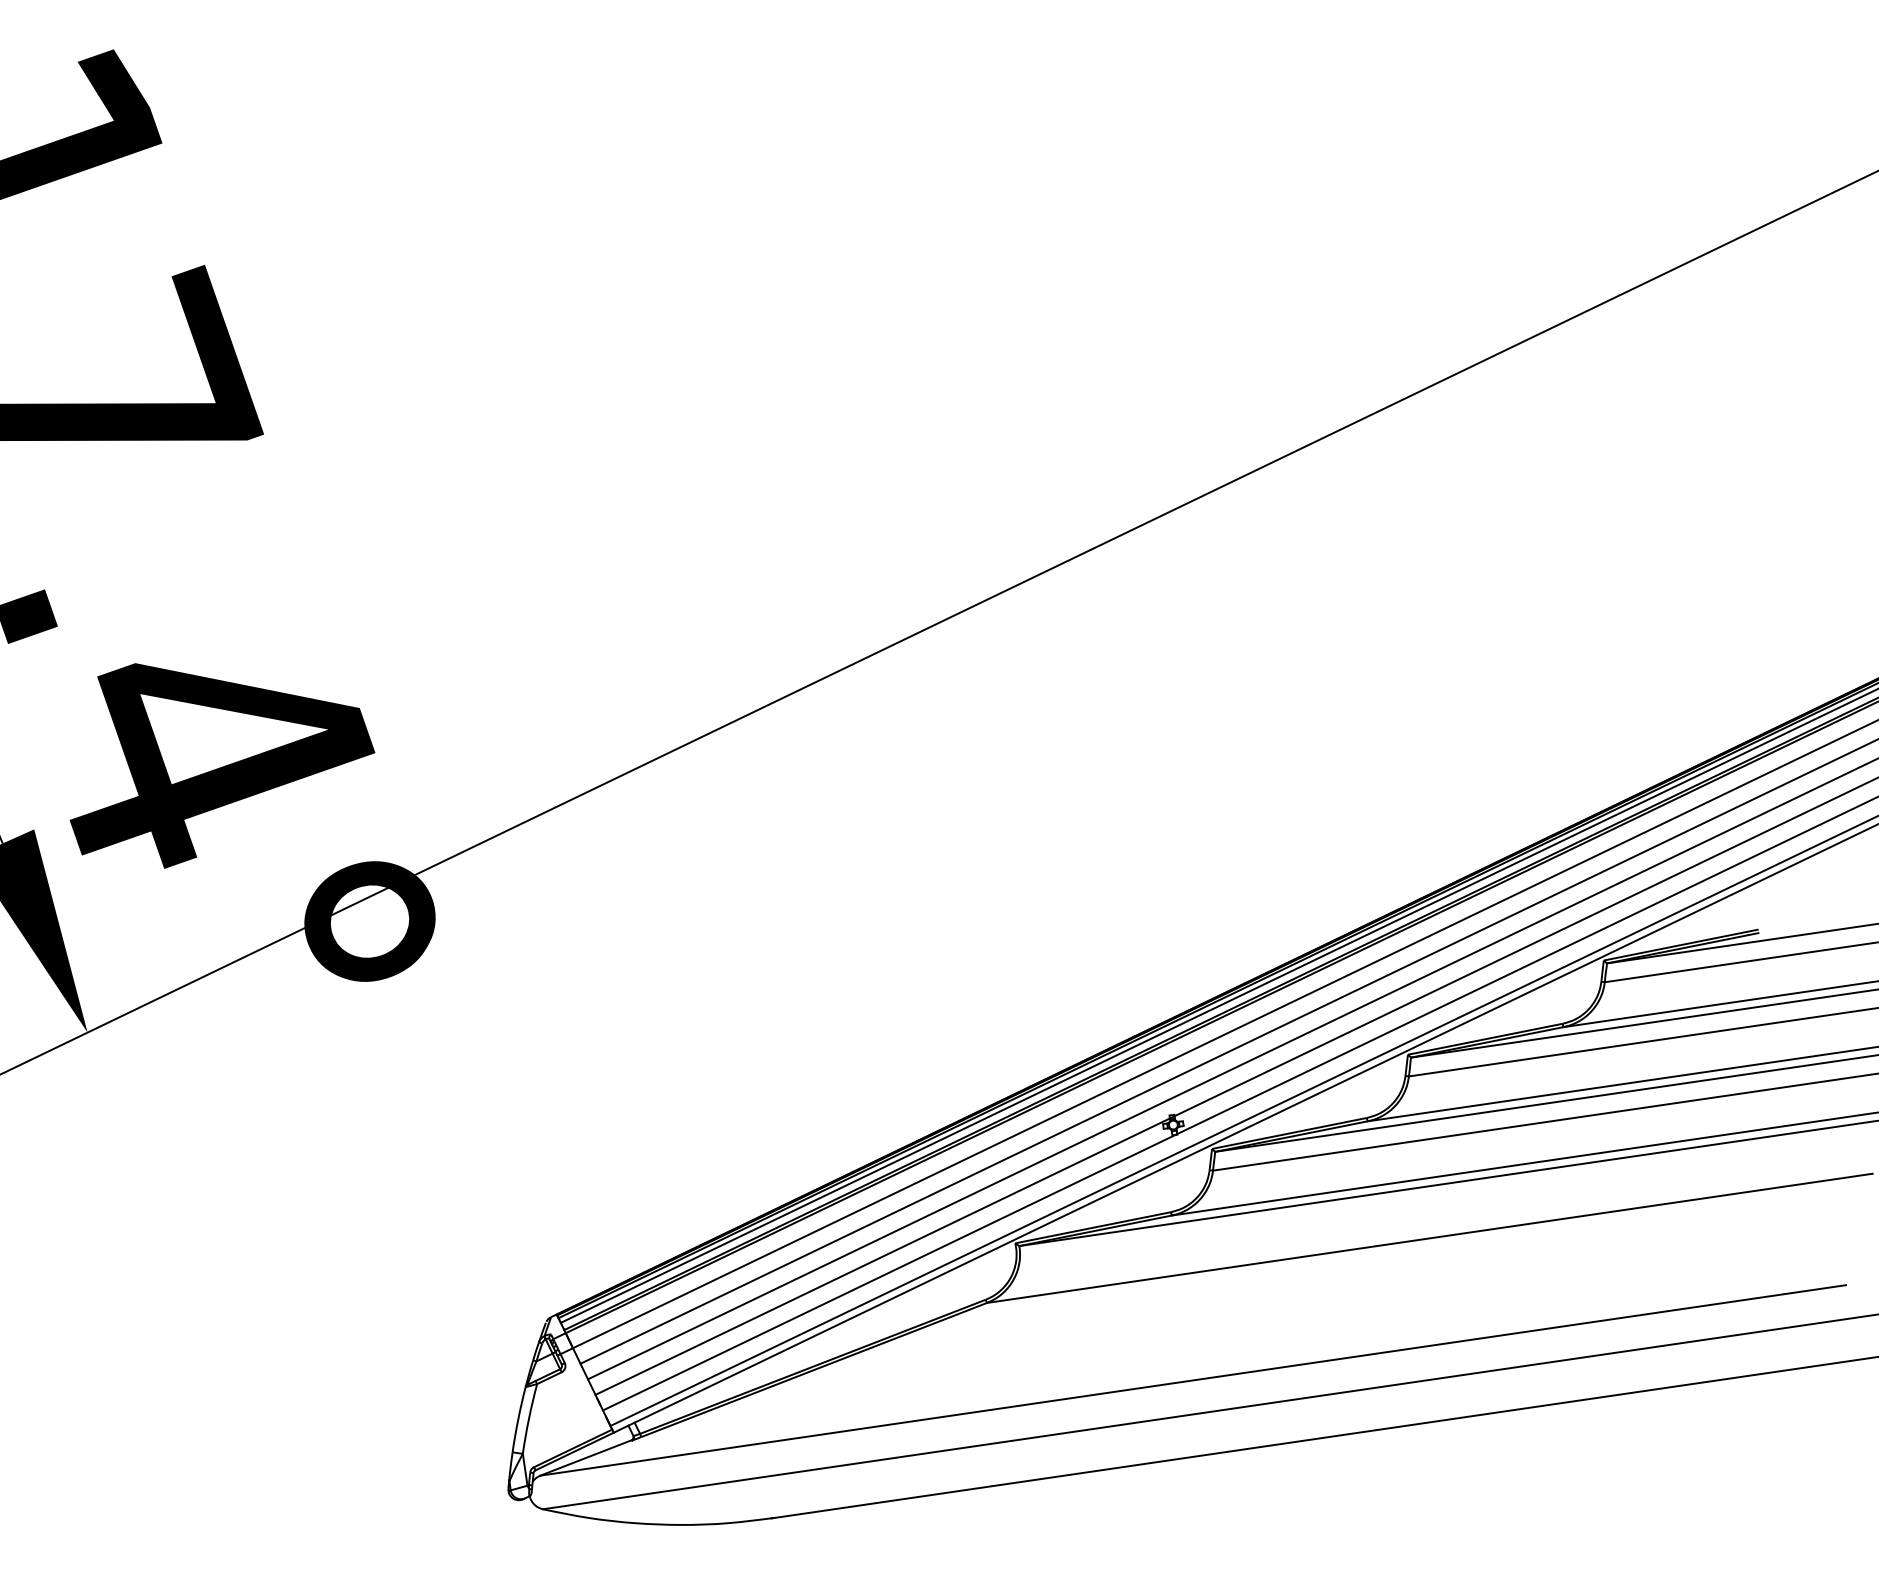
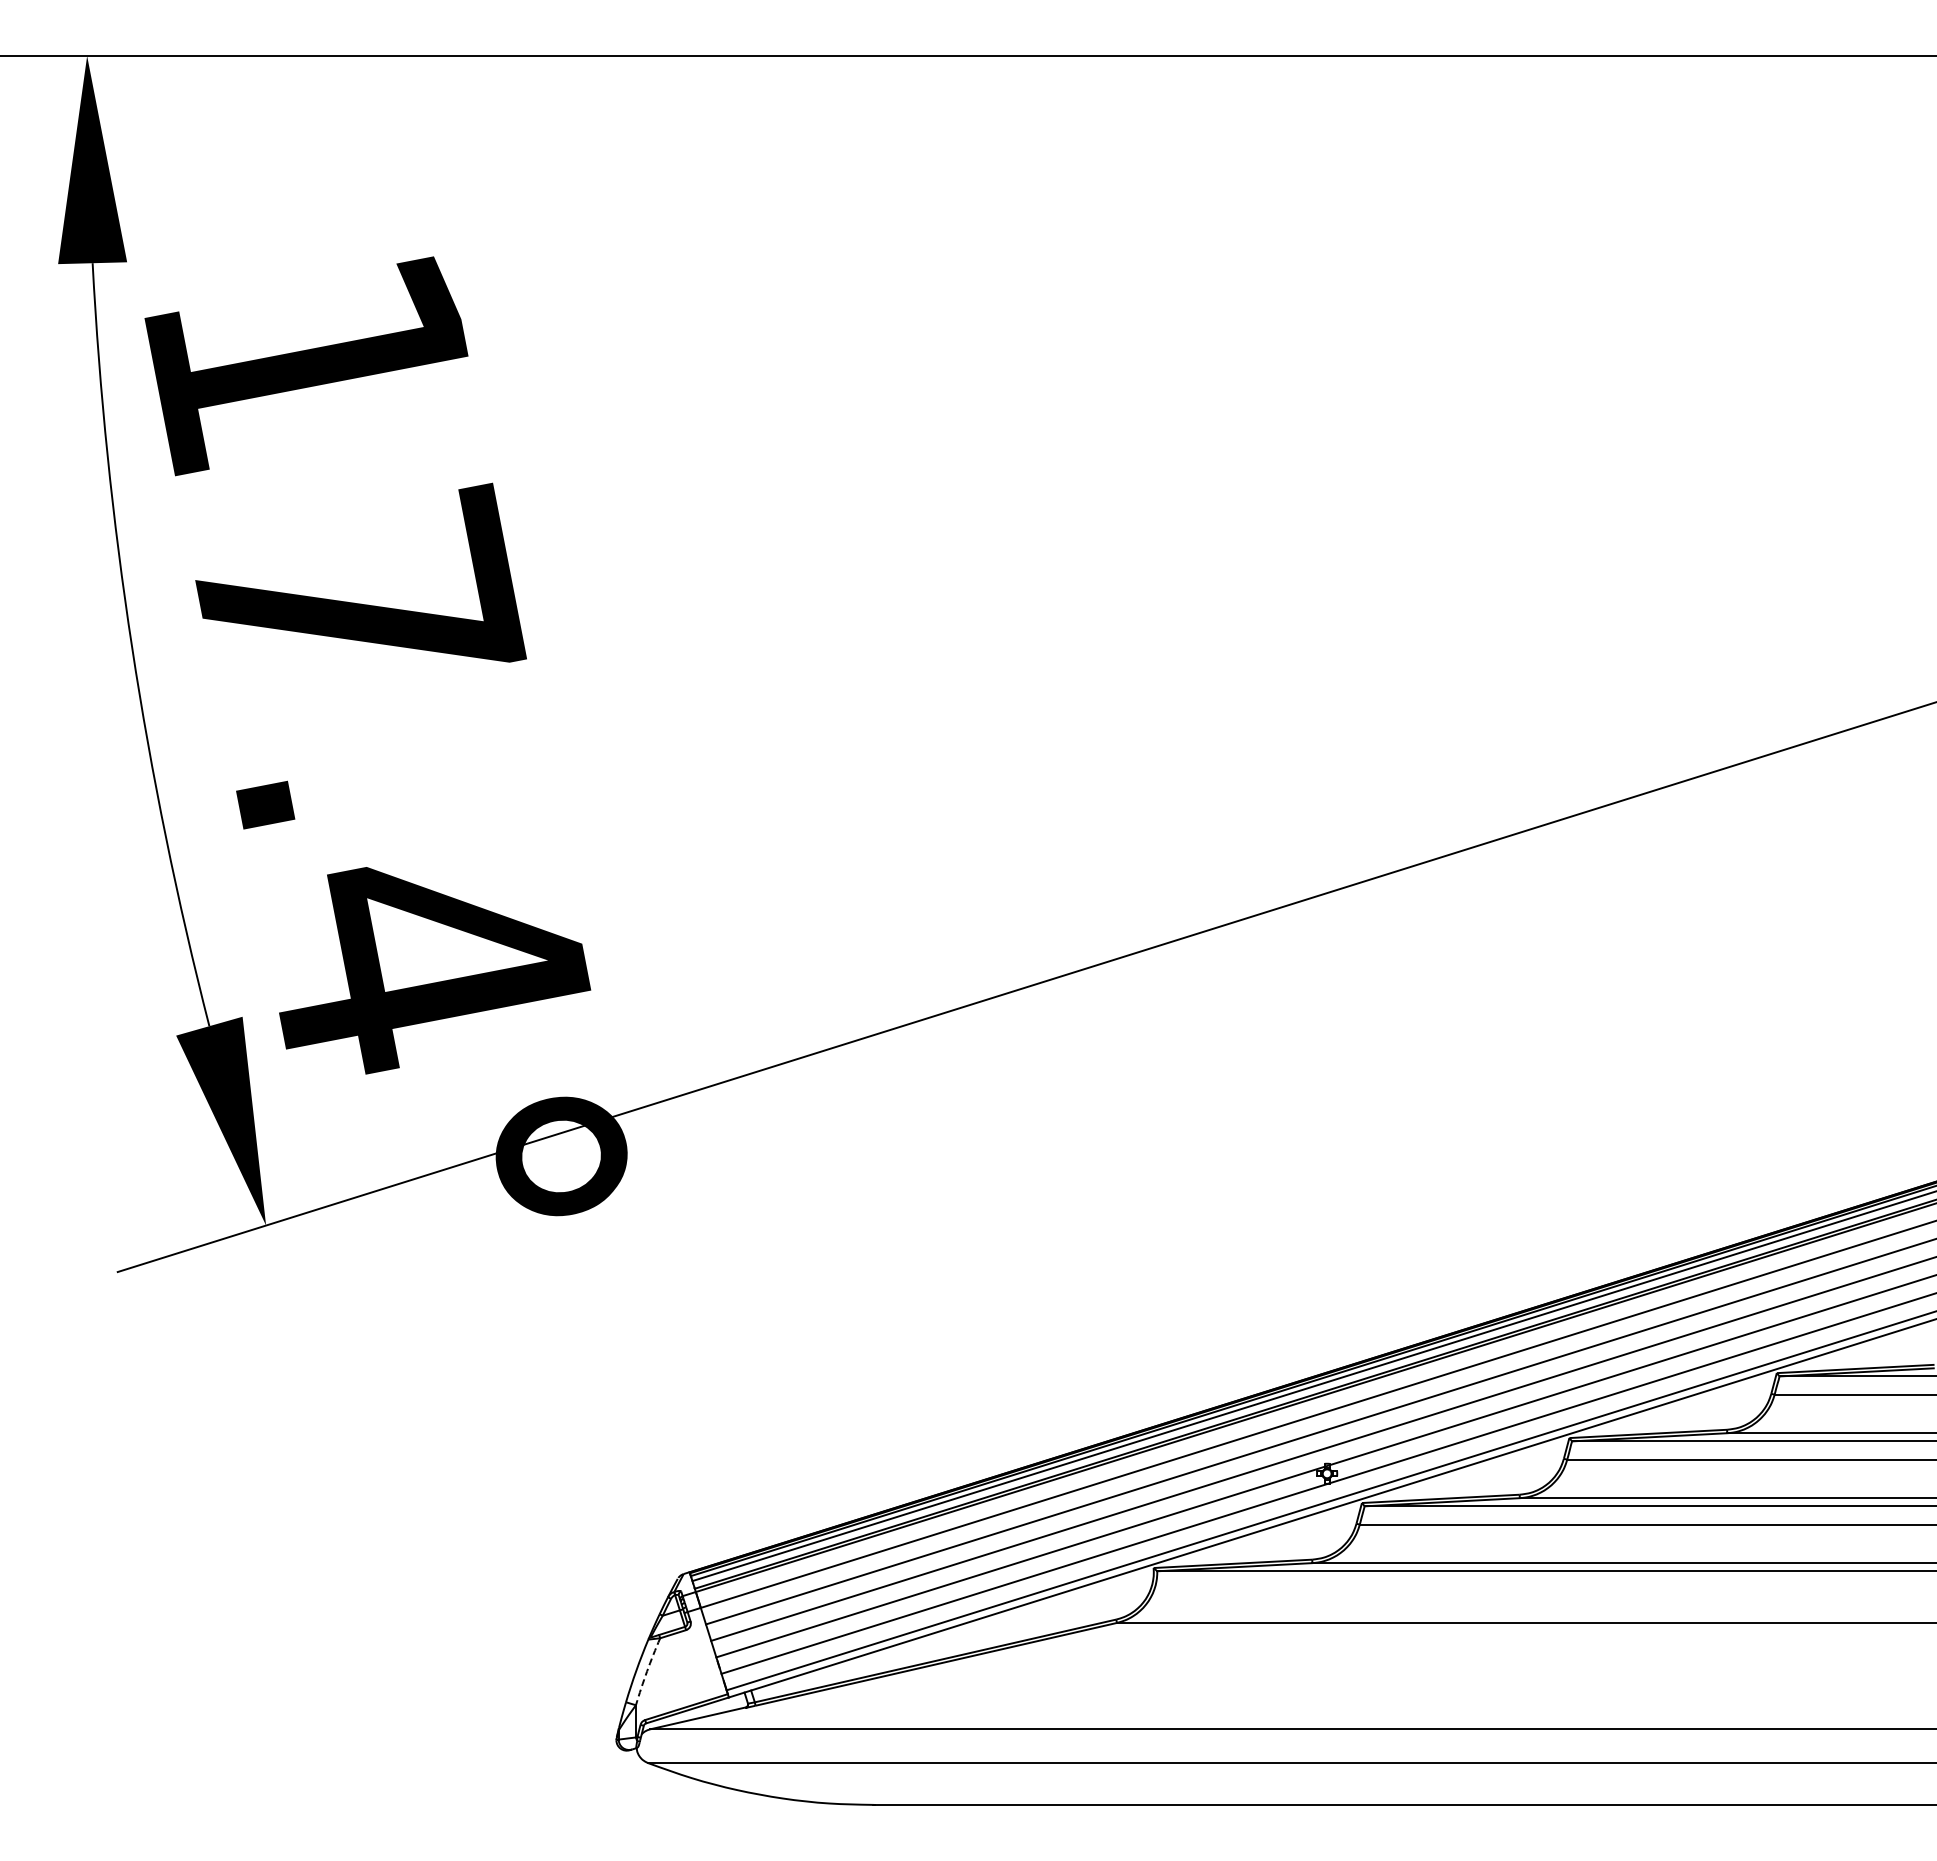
arc: (529, 1418) -> (647, 1671), solid -> dashed

